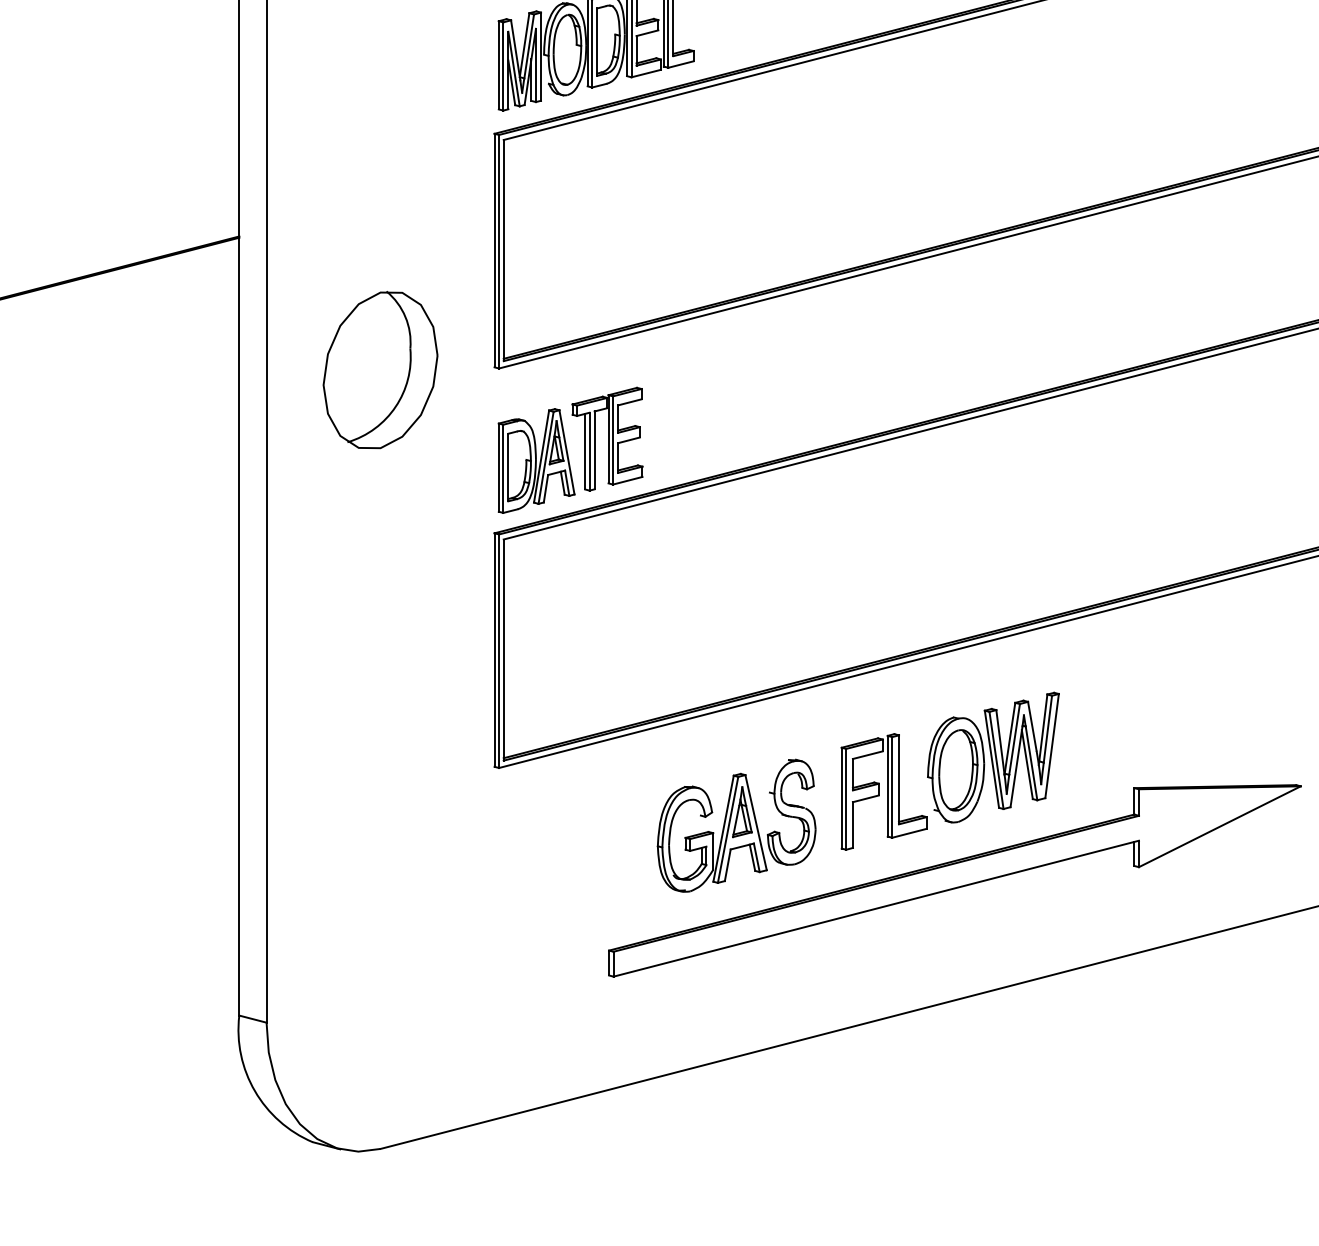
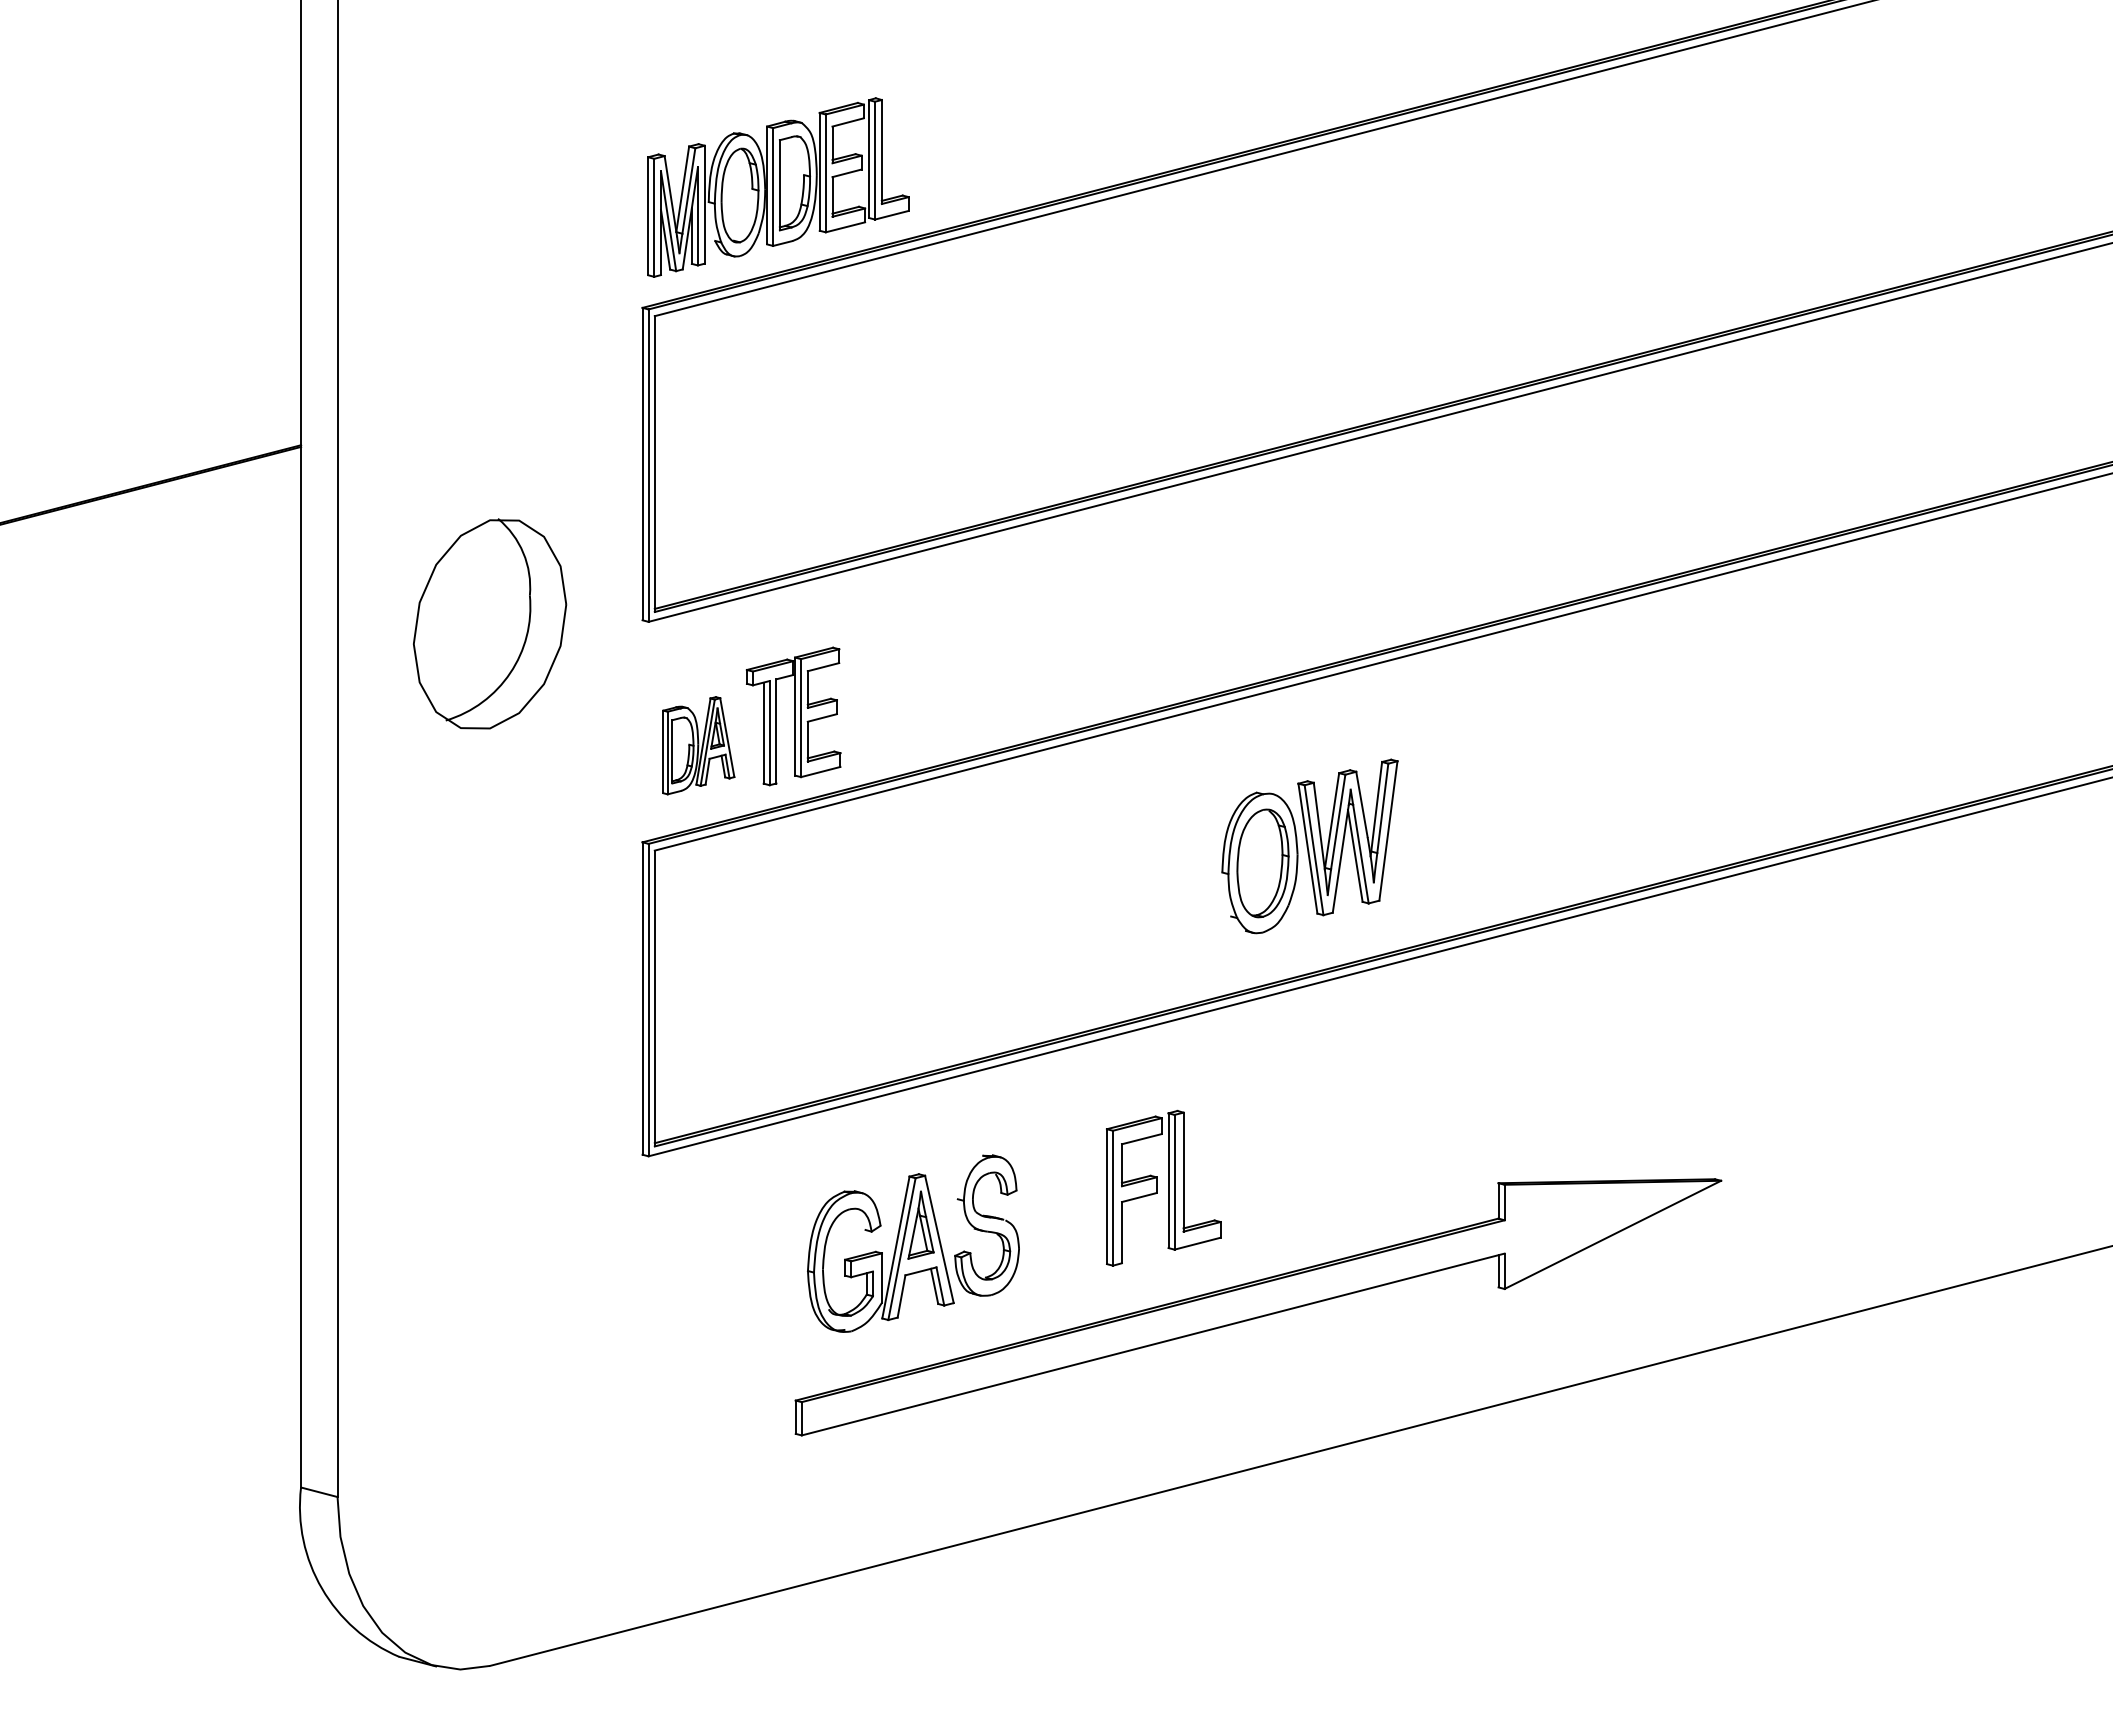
part: (536, 460) -> (698, 745), size x0.7
part: (993, 757) -> (1309, 846), moved
part: (736, 825) -> (913, 1243), moved

